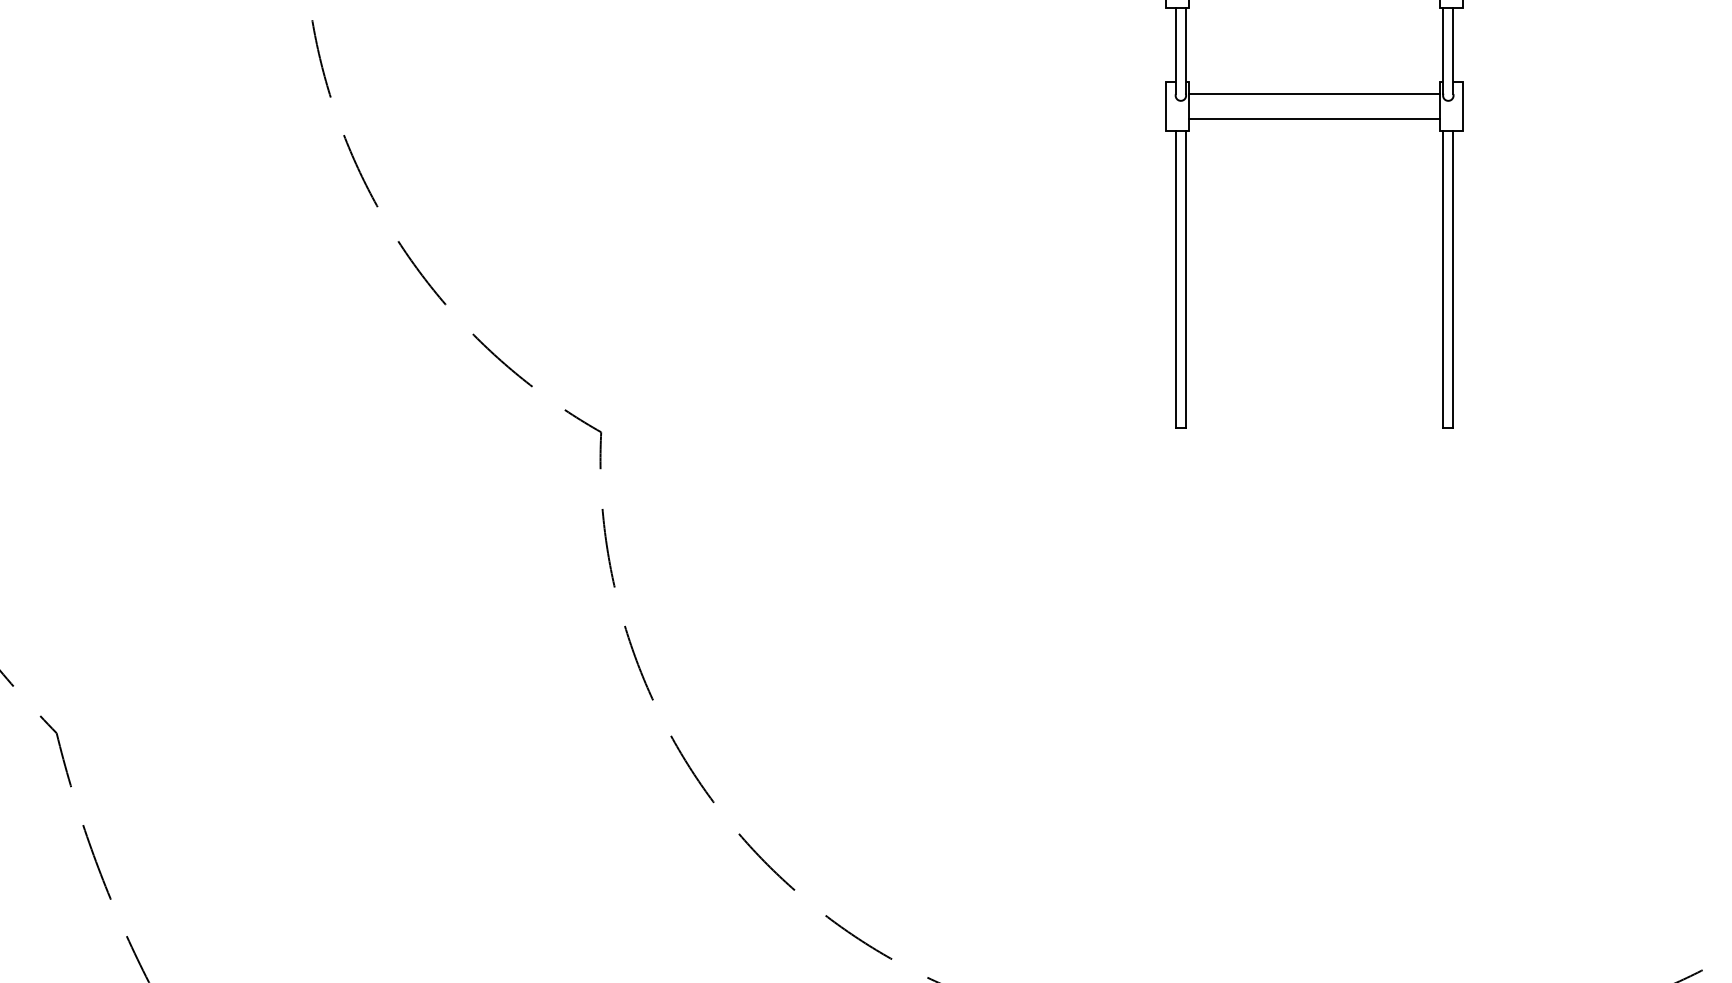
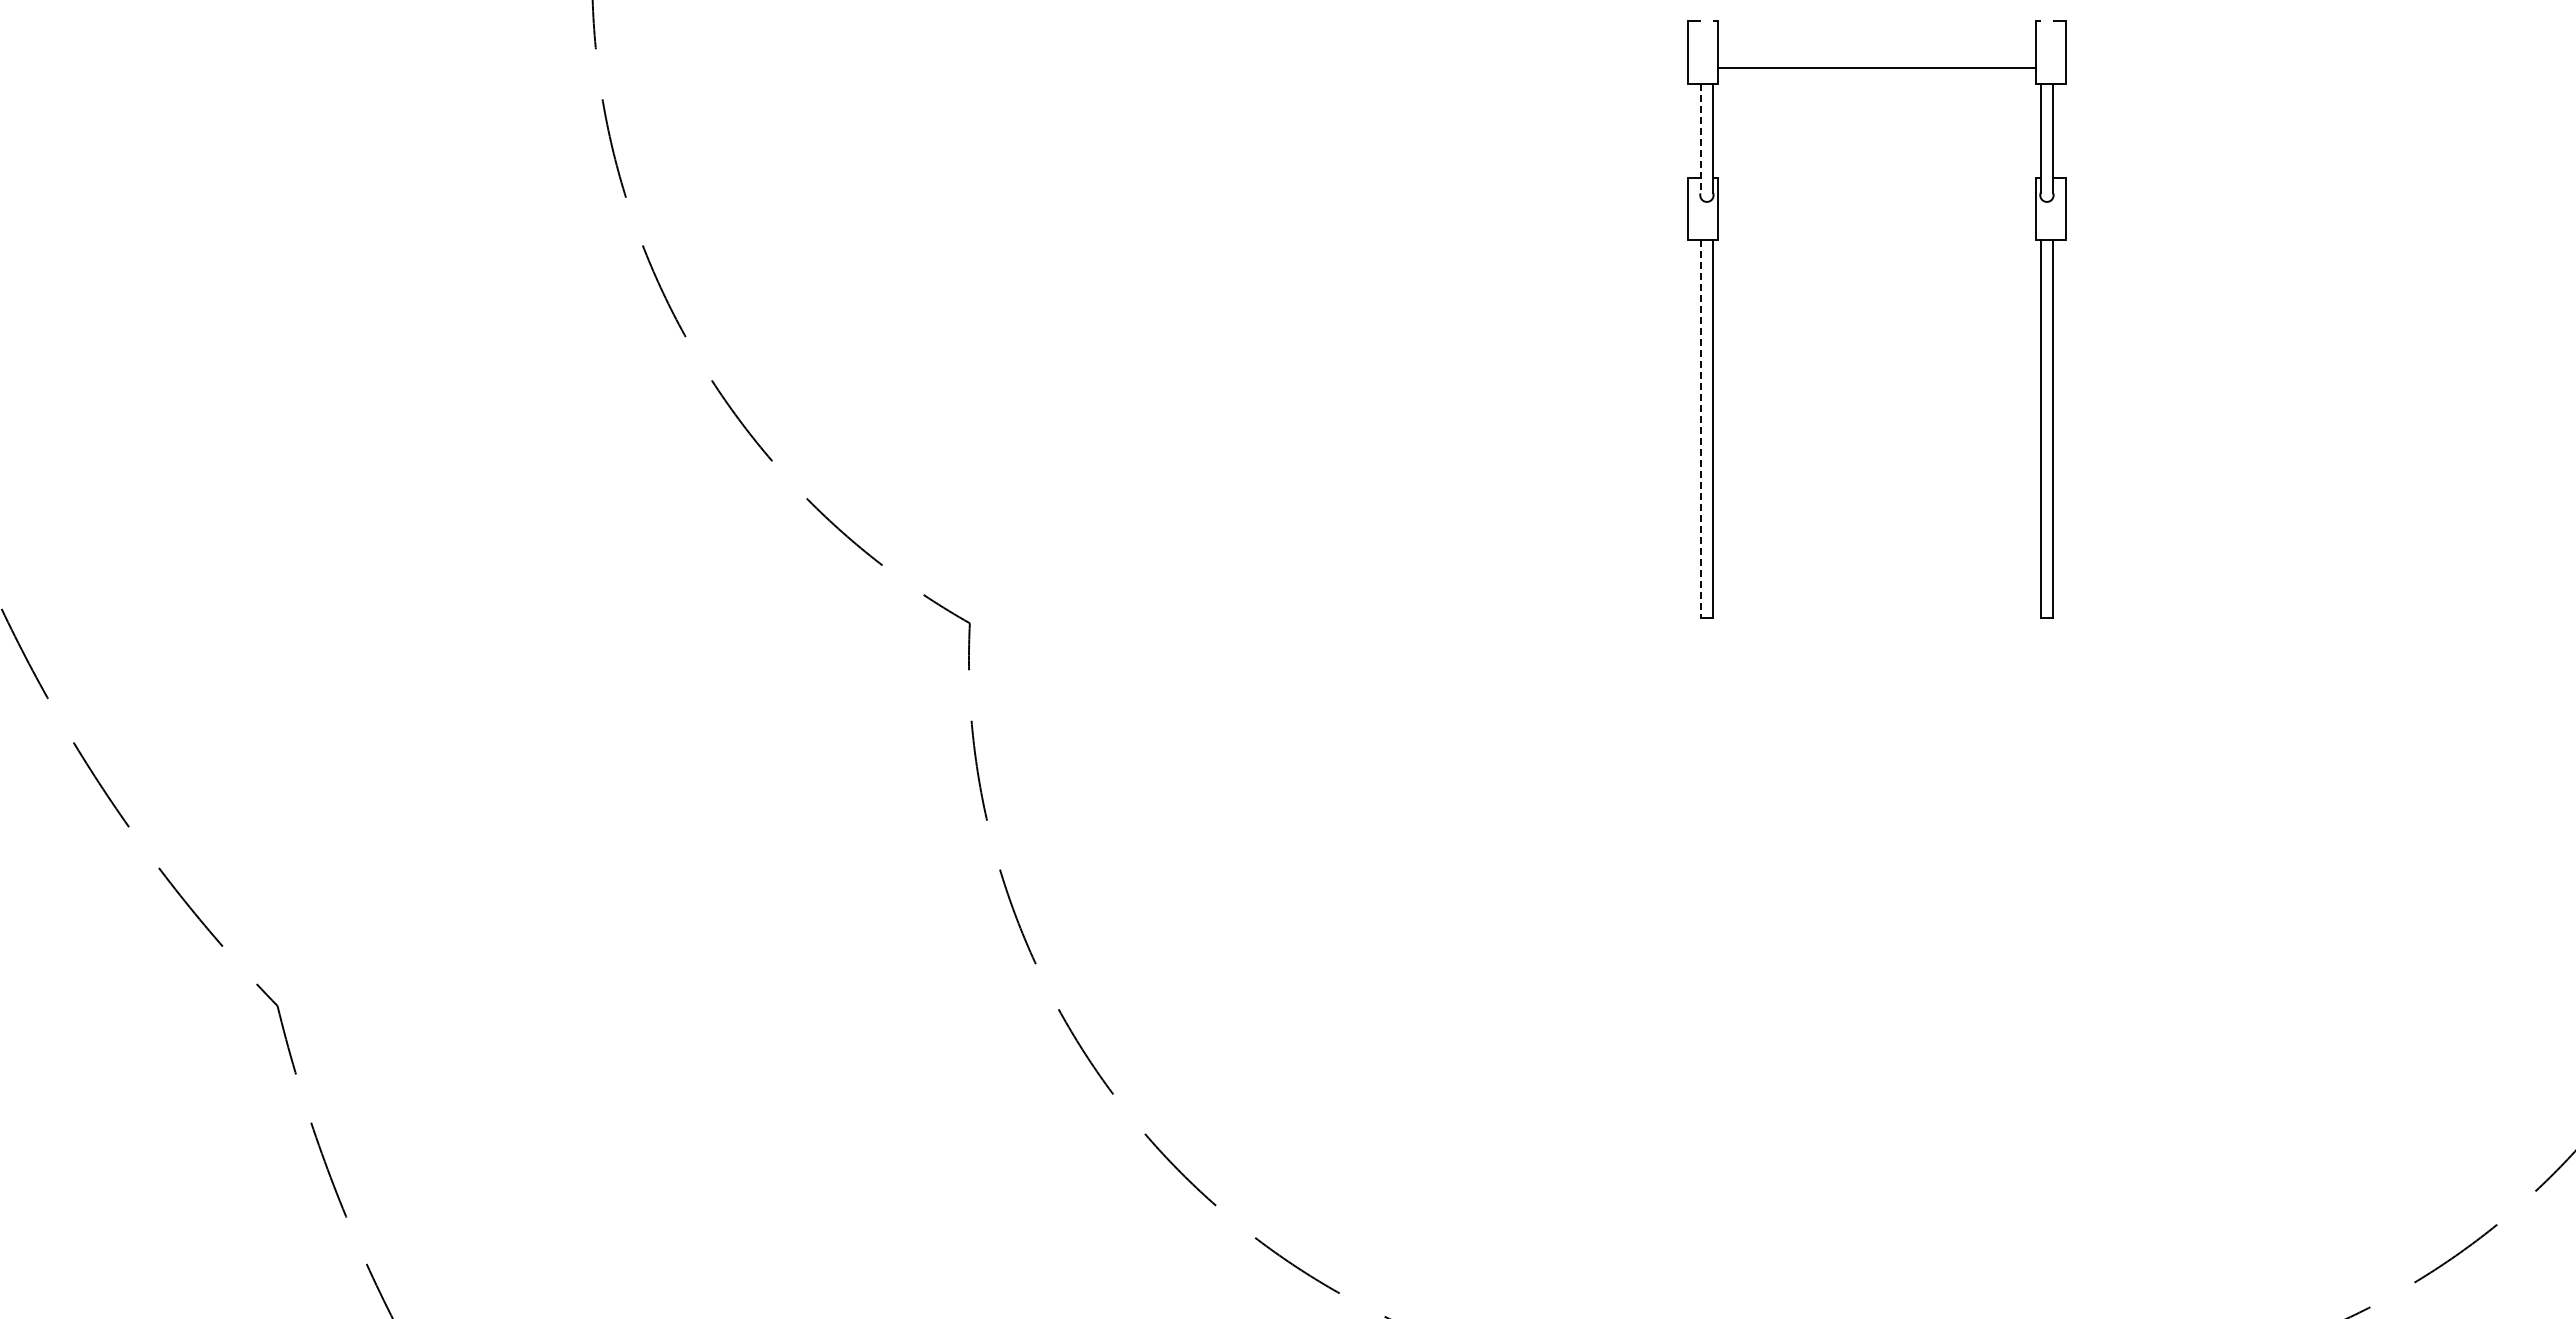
line: (1175, 50) -> (1700, 138), solid -> dashed
line: (1314, 94) -> (1876, 193), removed
line: (1314, 118) -> (1876, 224), removed
line: (1175, 279) -> (1700, 428), solid -> dashed

